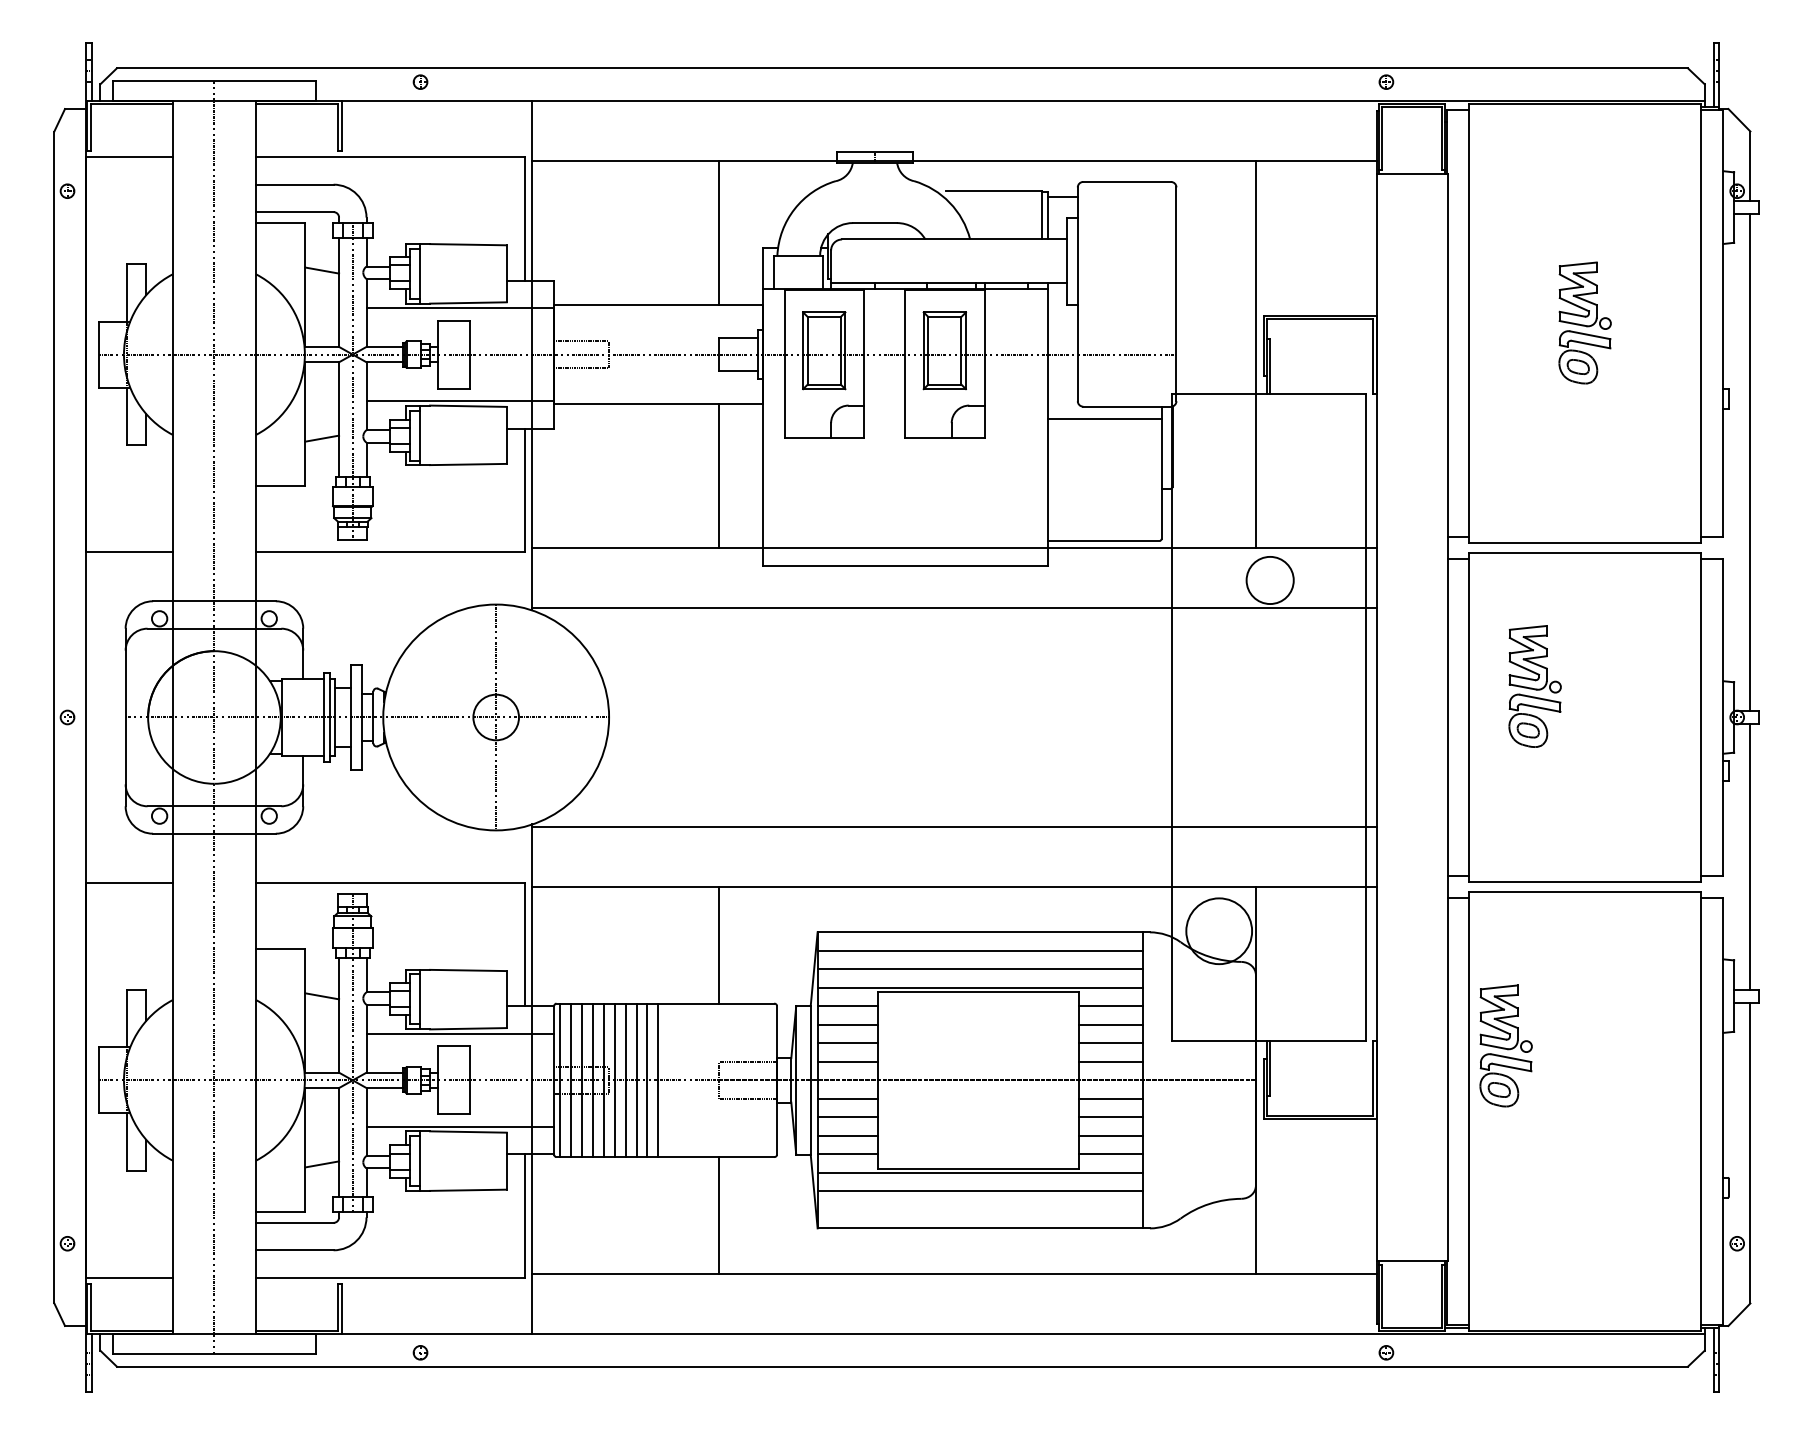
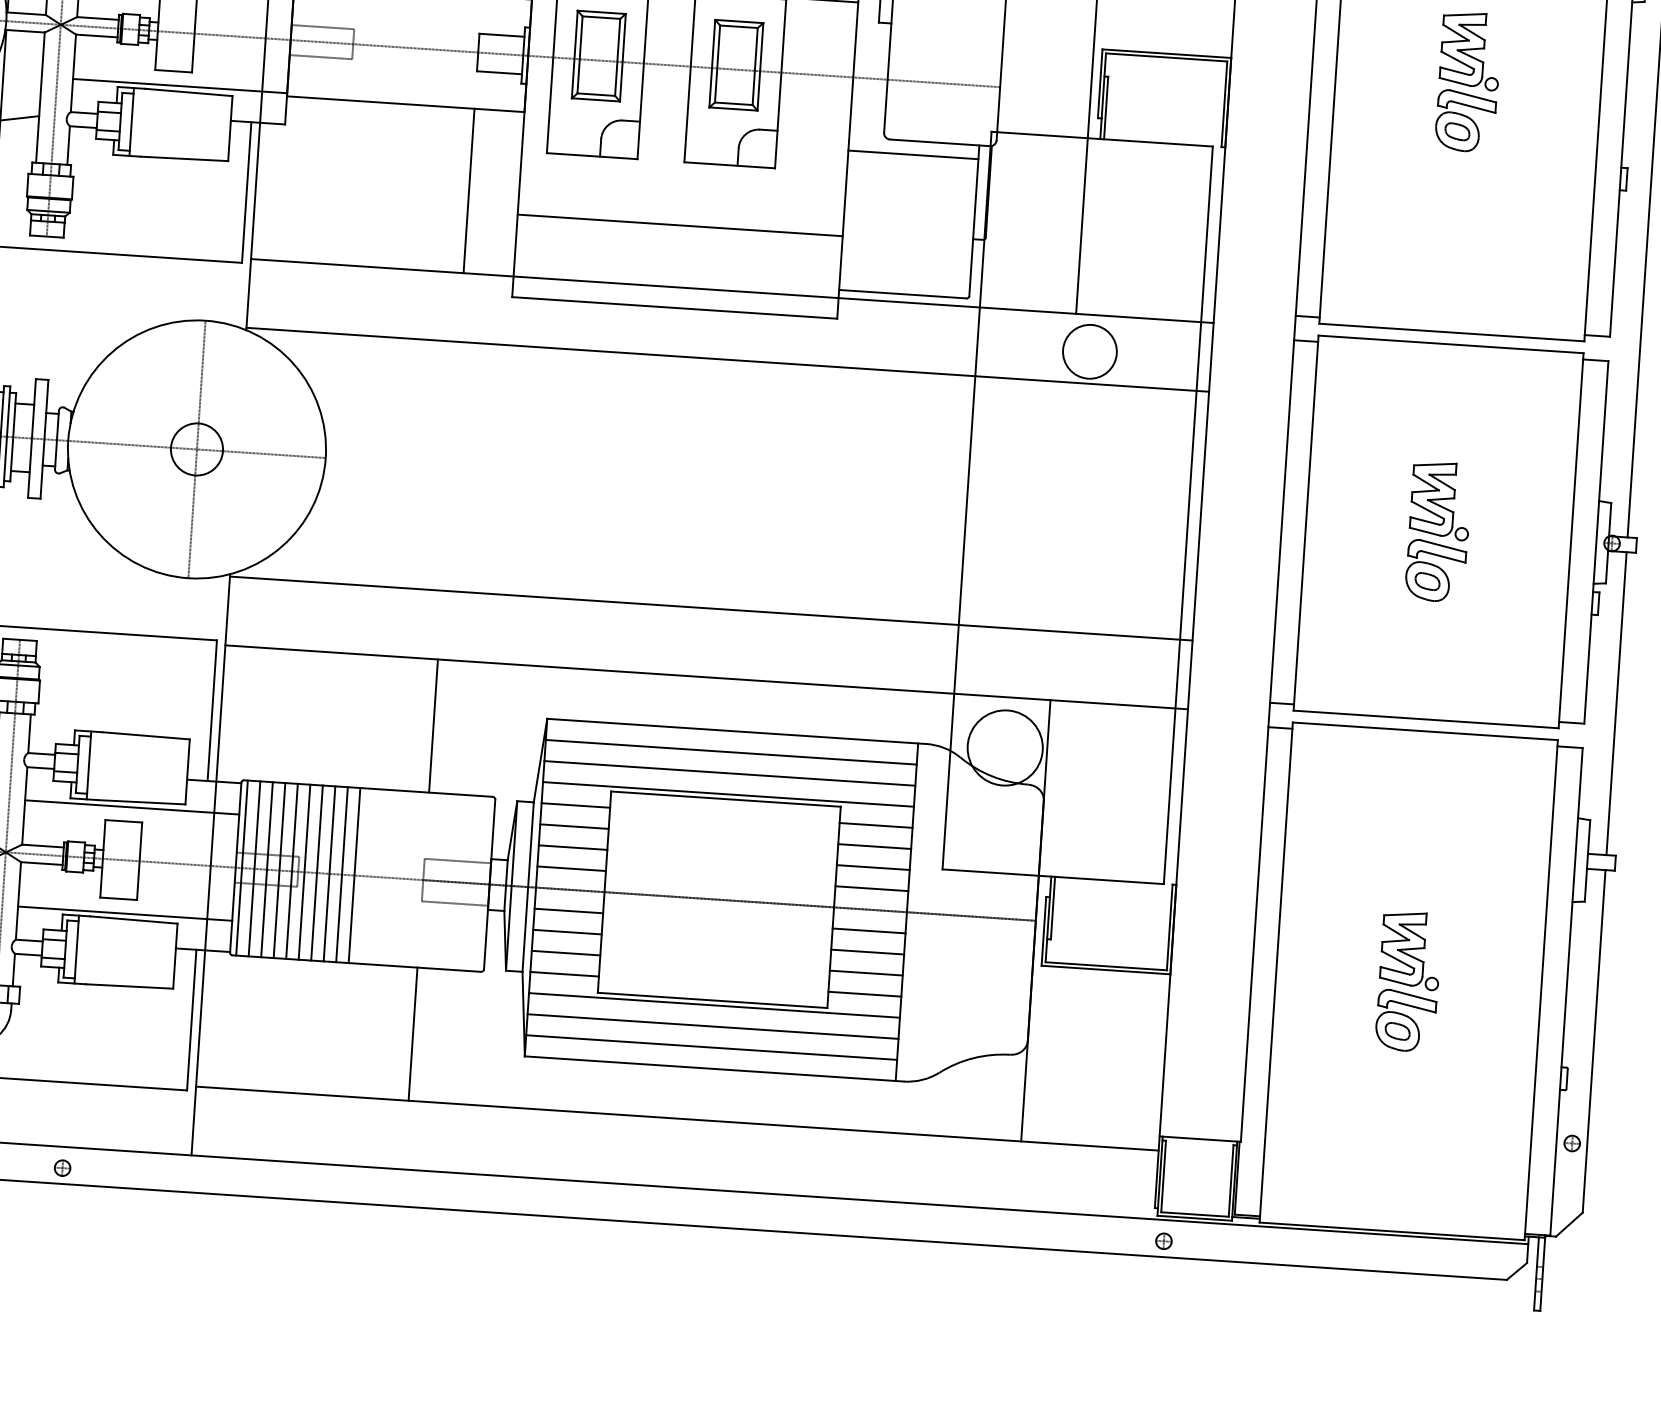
line: (904, 493) -> (679, 224), added
part: (1534, 686) -> (1437, 531), moved
part: (1505, 1045) -> (1408, 981), moved
line: (979, 1209) -> (710, 1047), added

